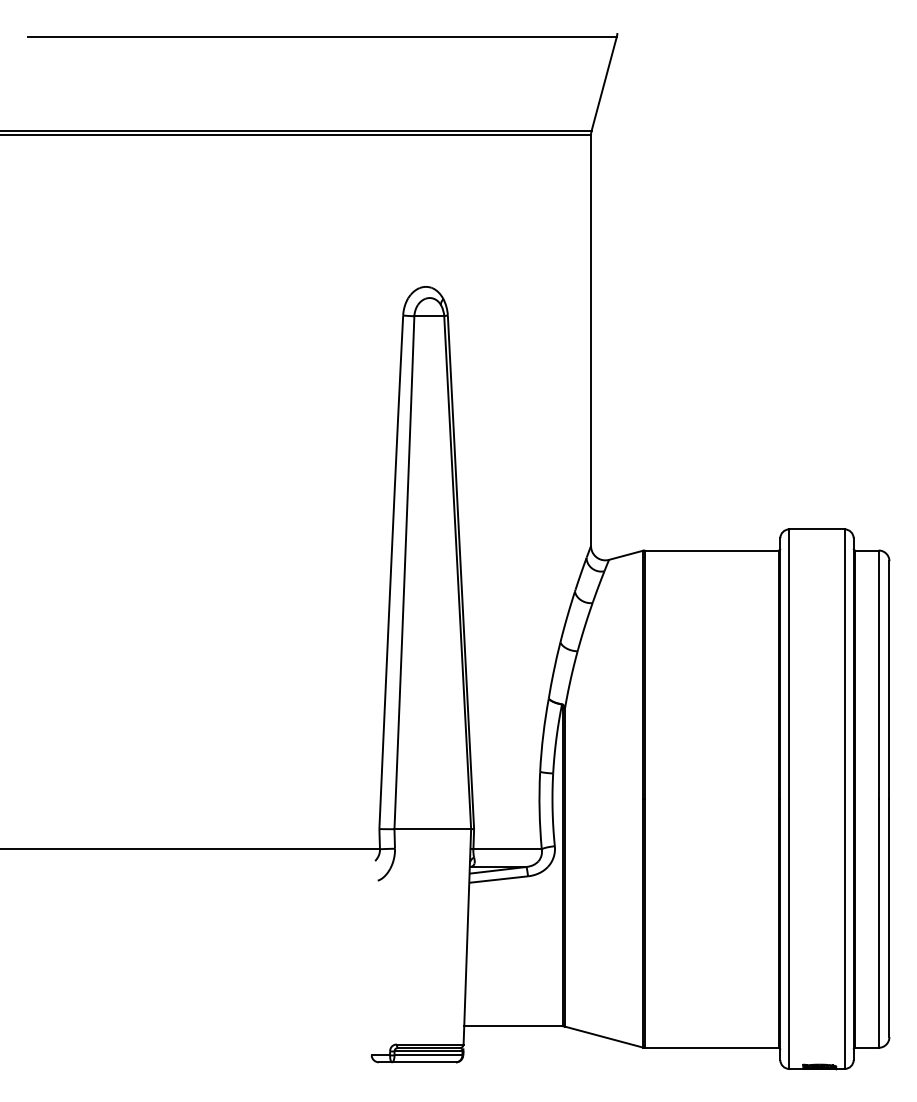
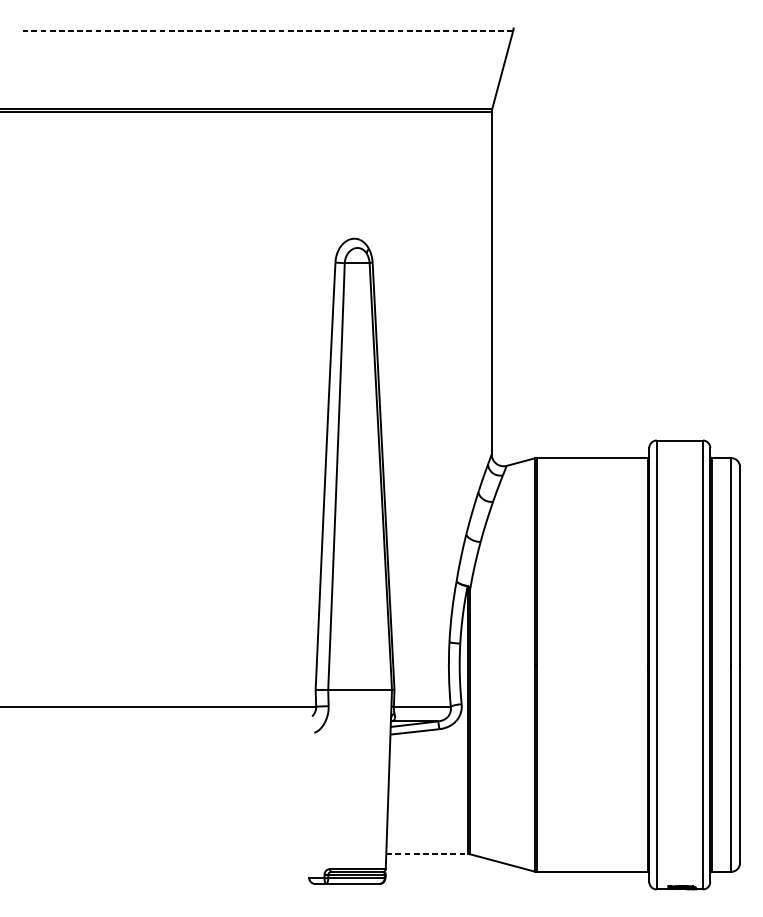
line: (322, 36) -> (268, 30), solid -> dashed
line: (513, 1026) -> (427, 854), solid -> dashed

